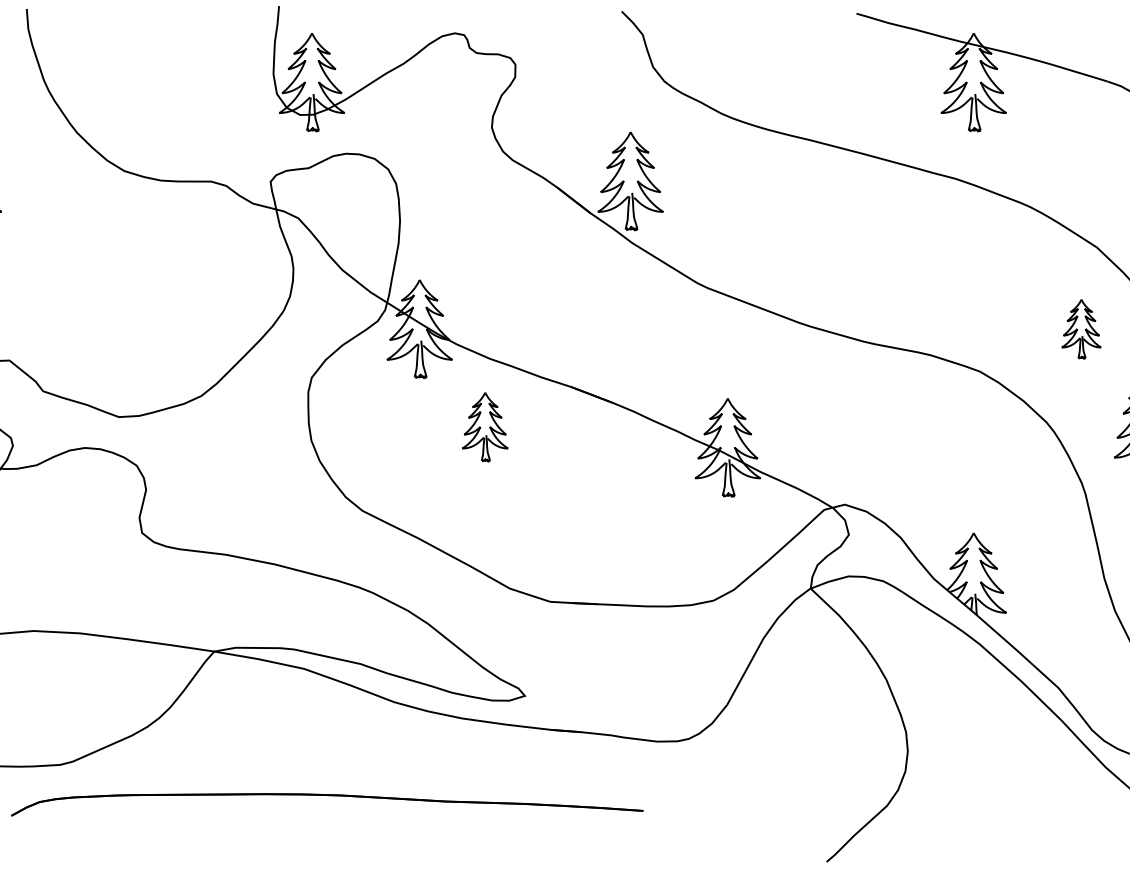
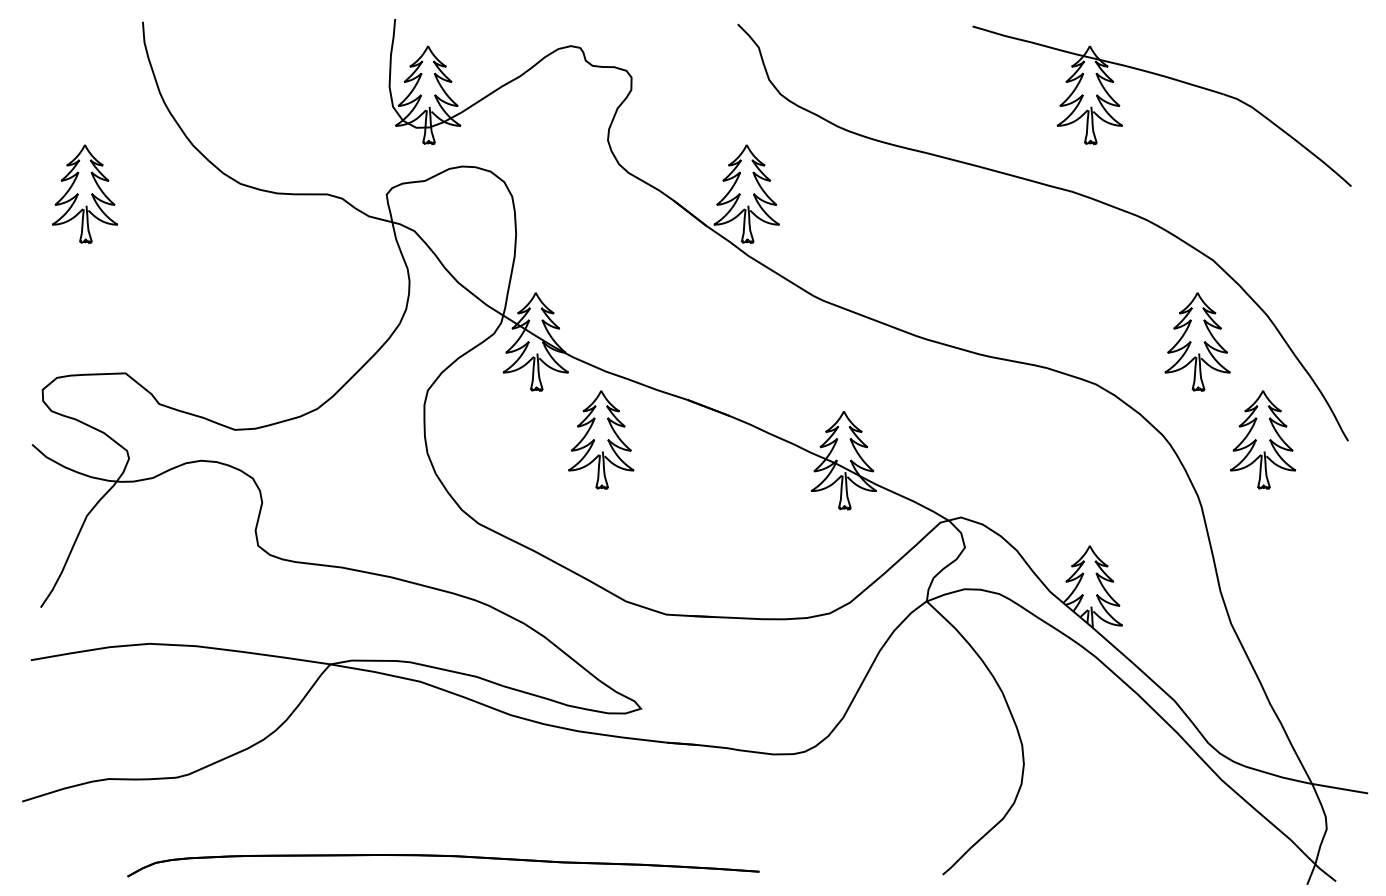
part: (1081, 328) -> (1197, 341), size x1.67
part: (485, 426) -> (601, 439), size x1.43
part: (327, 795) -> (443, 856), moved

